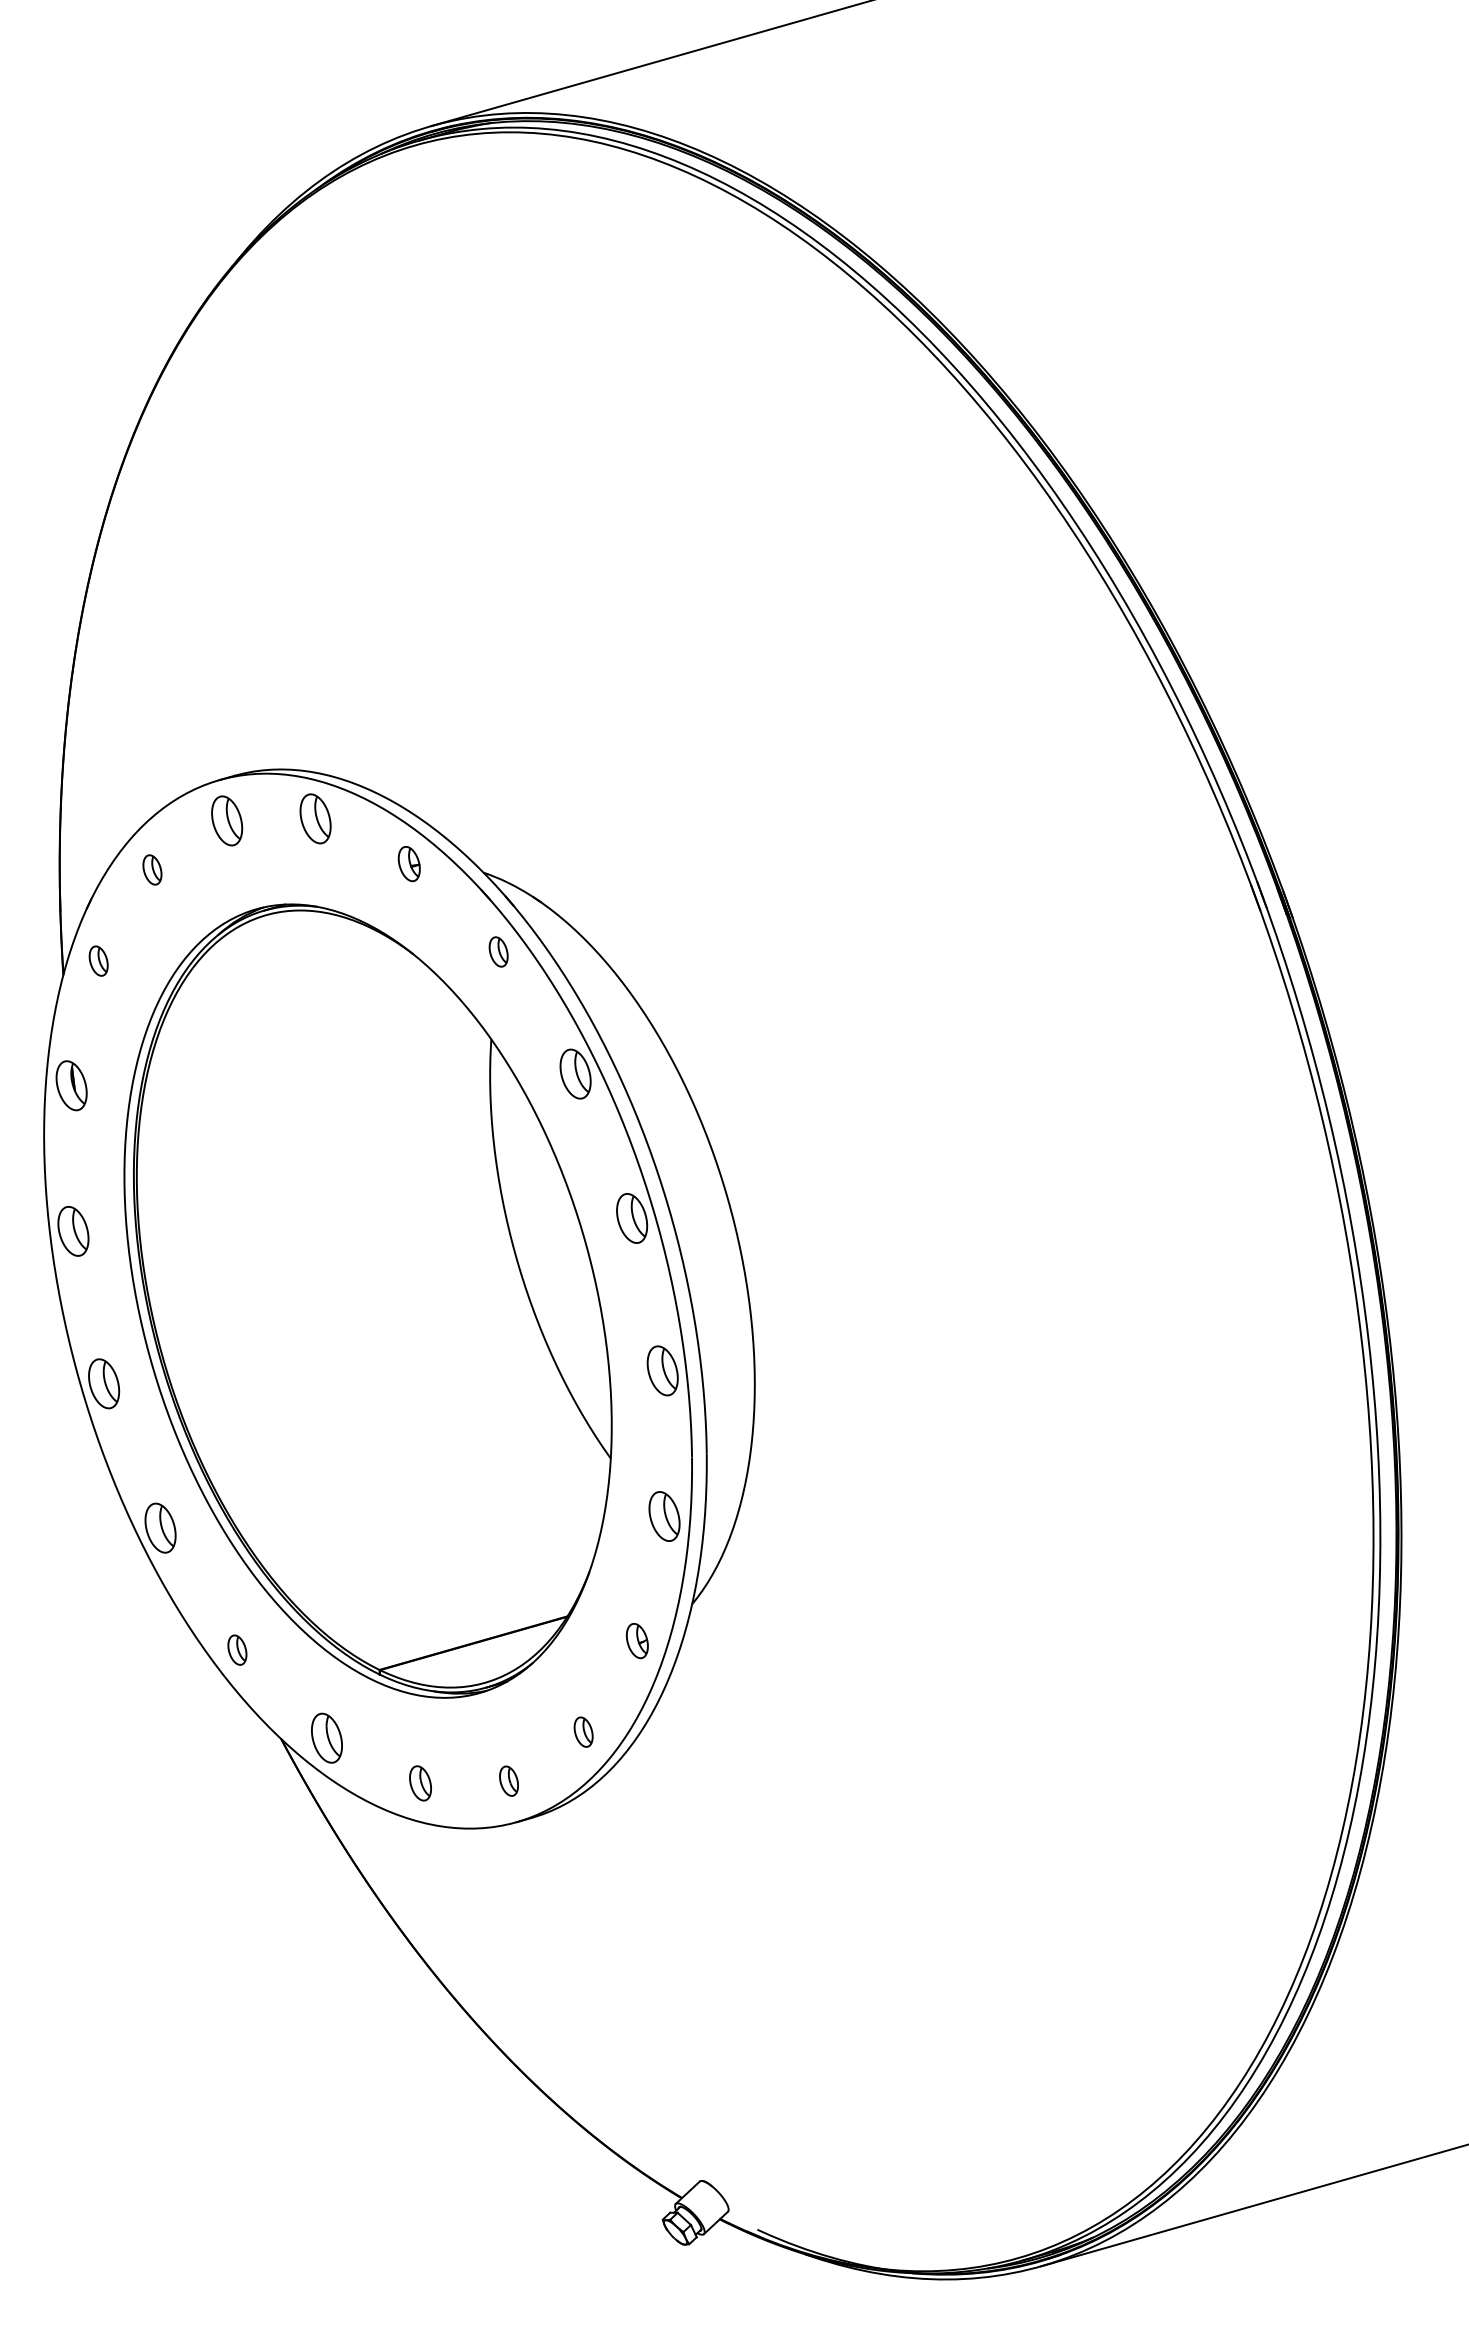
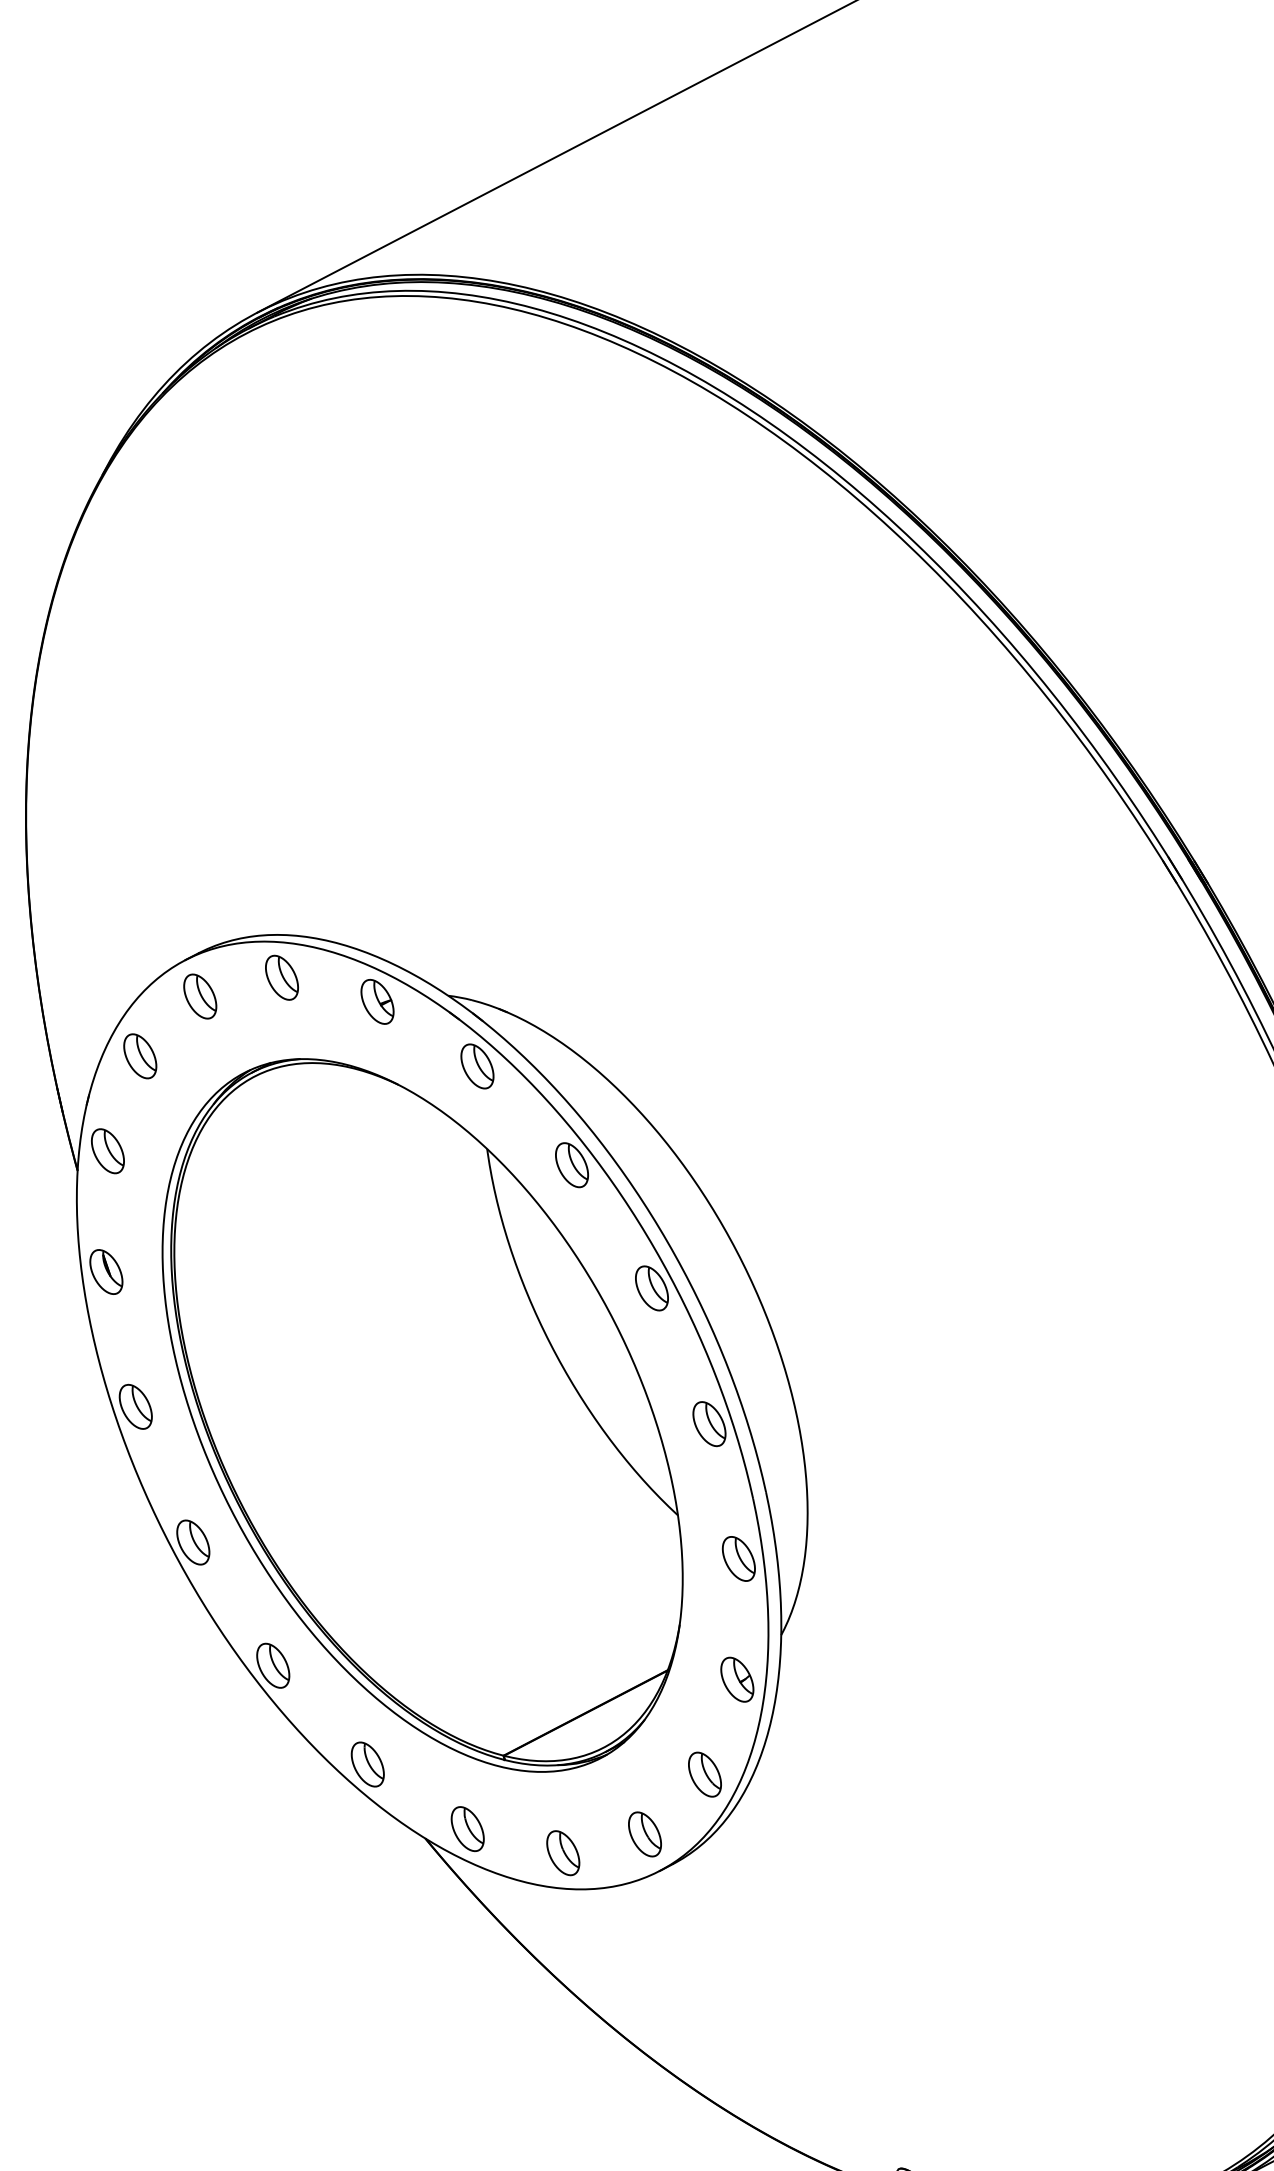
part: (409, 863) -> (377, 1001), size x1.43
part: (152, 869) -> (140, 1055), size x1.67
part: (498, 951) -> (477, 1066), size x1.67
part: (98, 960) -> (107, 1150), size x1.67
part: (637, 1640) -> (737, 1679), size x1.43
part: (237, 1649) -> (367, 1763), size x1.67
part: (583, 1731) -> (704, 1773), size x1.67
part: (508, 1780) -> (644, 1833), size x1.67
part: (420, 1783) -> (563, 1853), size x1.43

